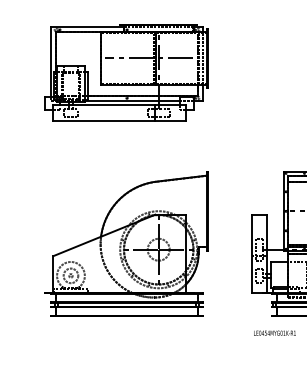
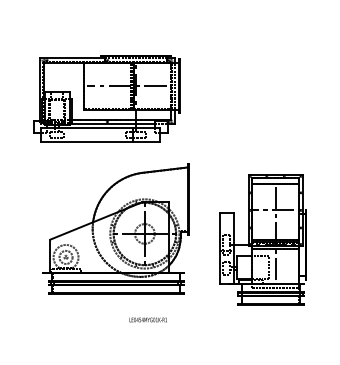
part: (126, 72) -> (106, 98), moved
part: (126, 243) -> (115, 228), moved
text: (274, 332) -> (147, 319), moved

